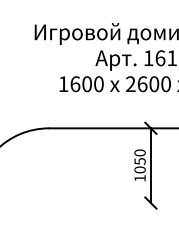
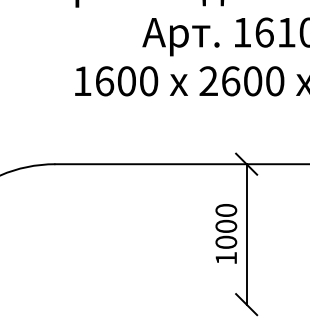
text: (139, 161) -> (225, 226), 1050 -> 1000

